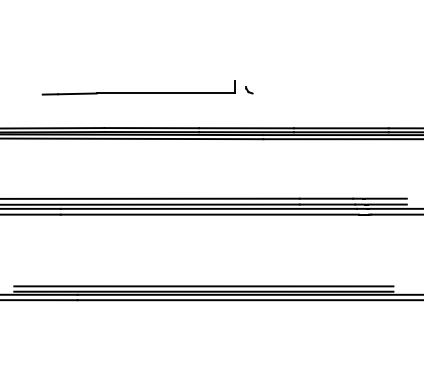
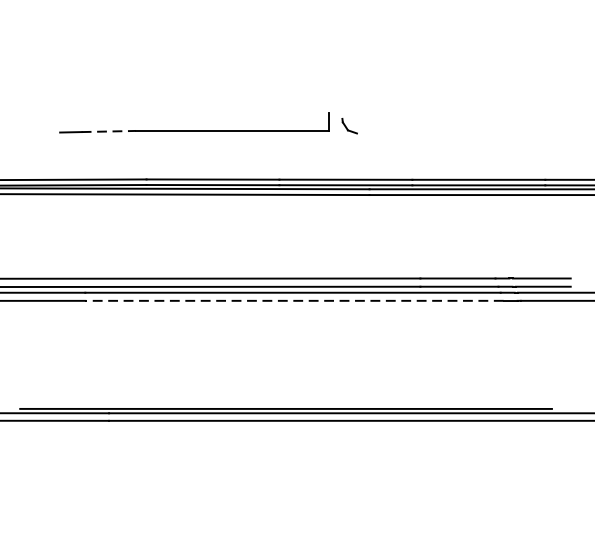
part: (249, 90) -> (350, 126), size x1.6
line: (77, 93) -> (108, 130), solid -> dashed
line: (209, 214) -> (293, 300), solid -> dashed
line: (203, 286) -> (285, 401), removed

